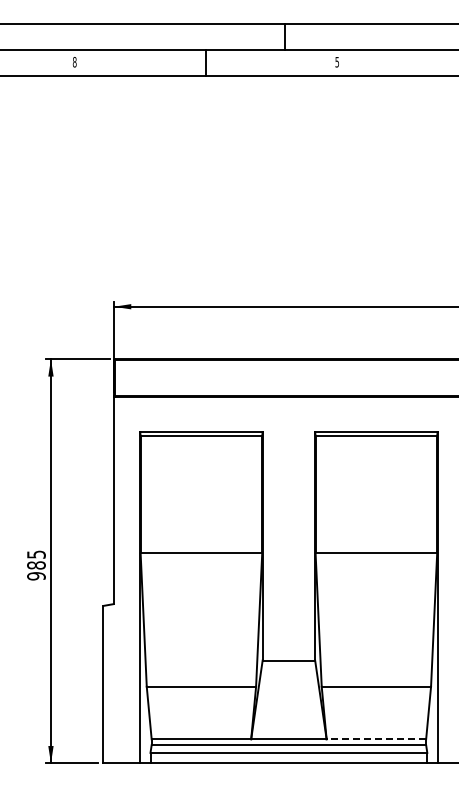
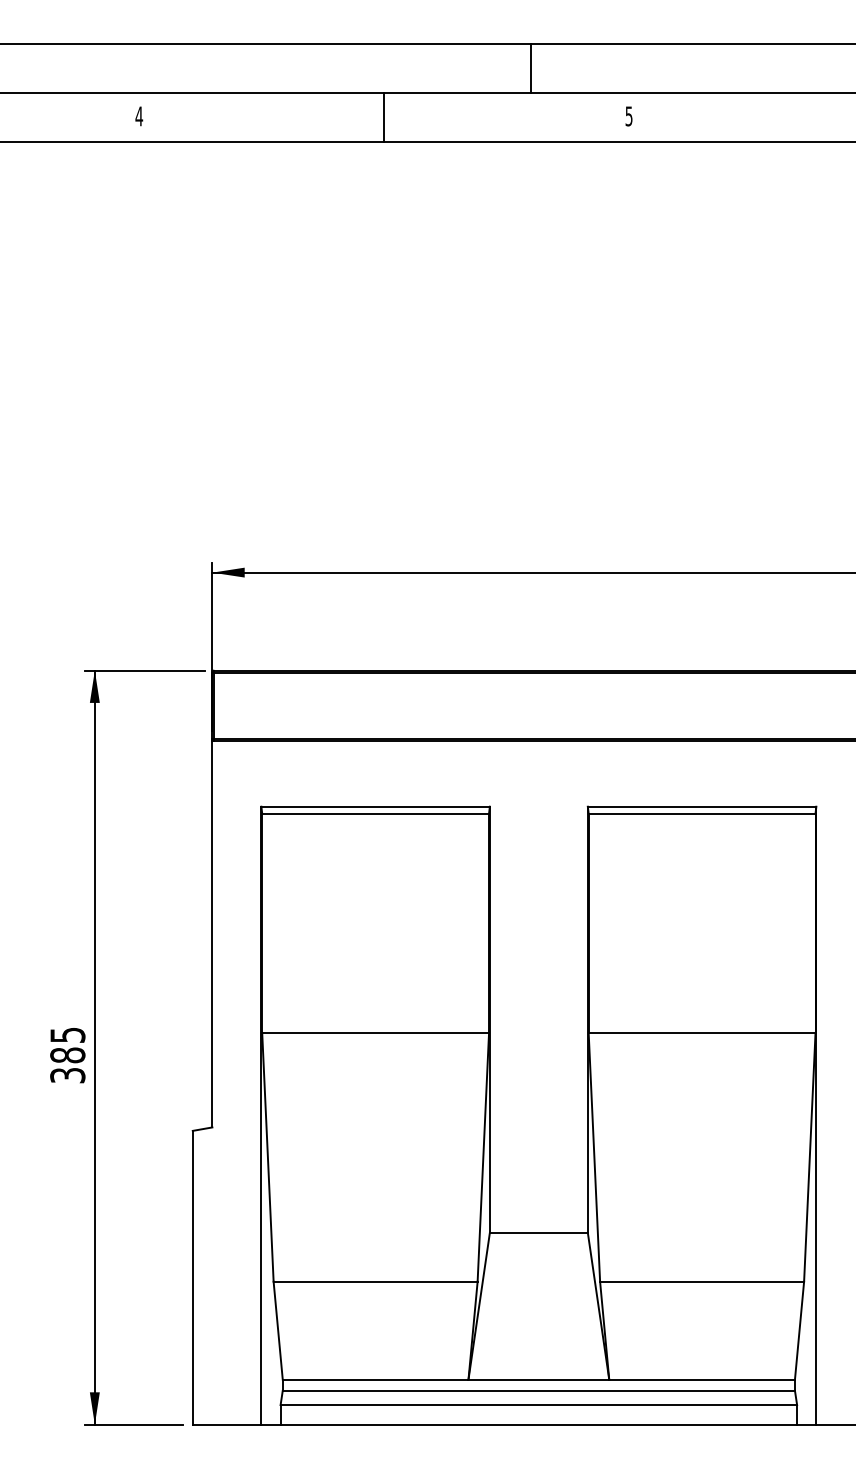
text: (74, 62) -> (138, 116), 8 -> 4
text: (36, 576) -> (67, 1075), 985 -> 385
line: (376, 739) -> (702, 1380), dashed -> solid

